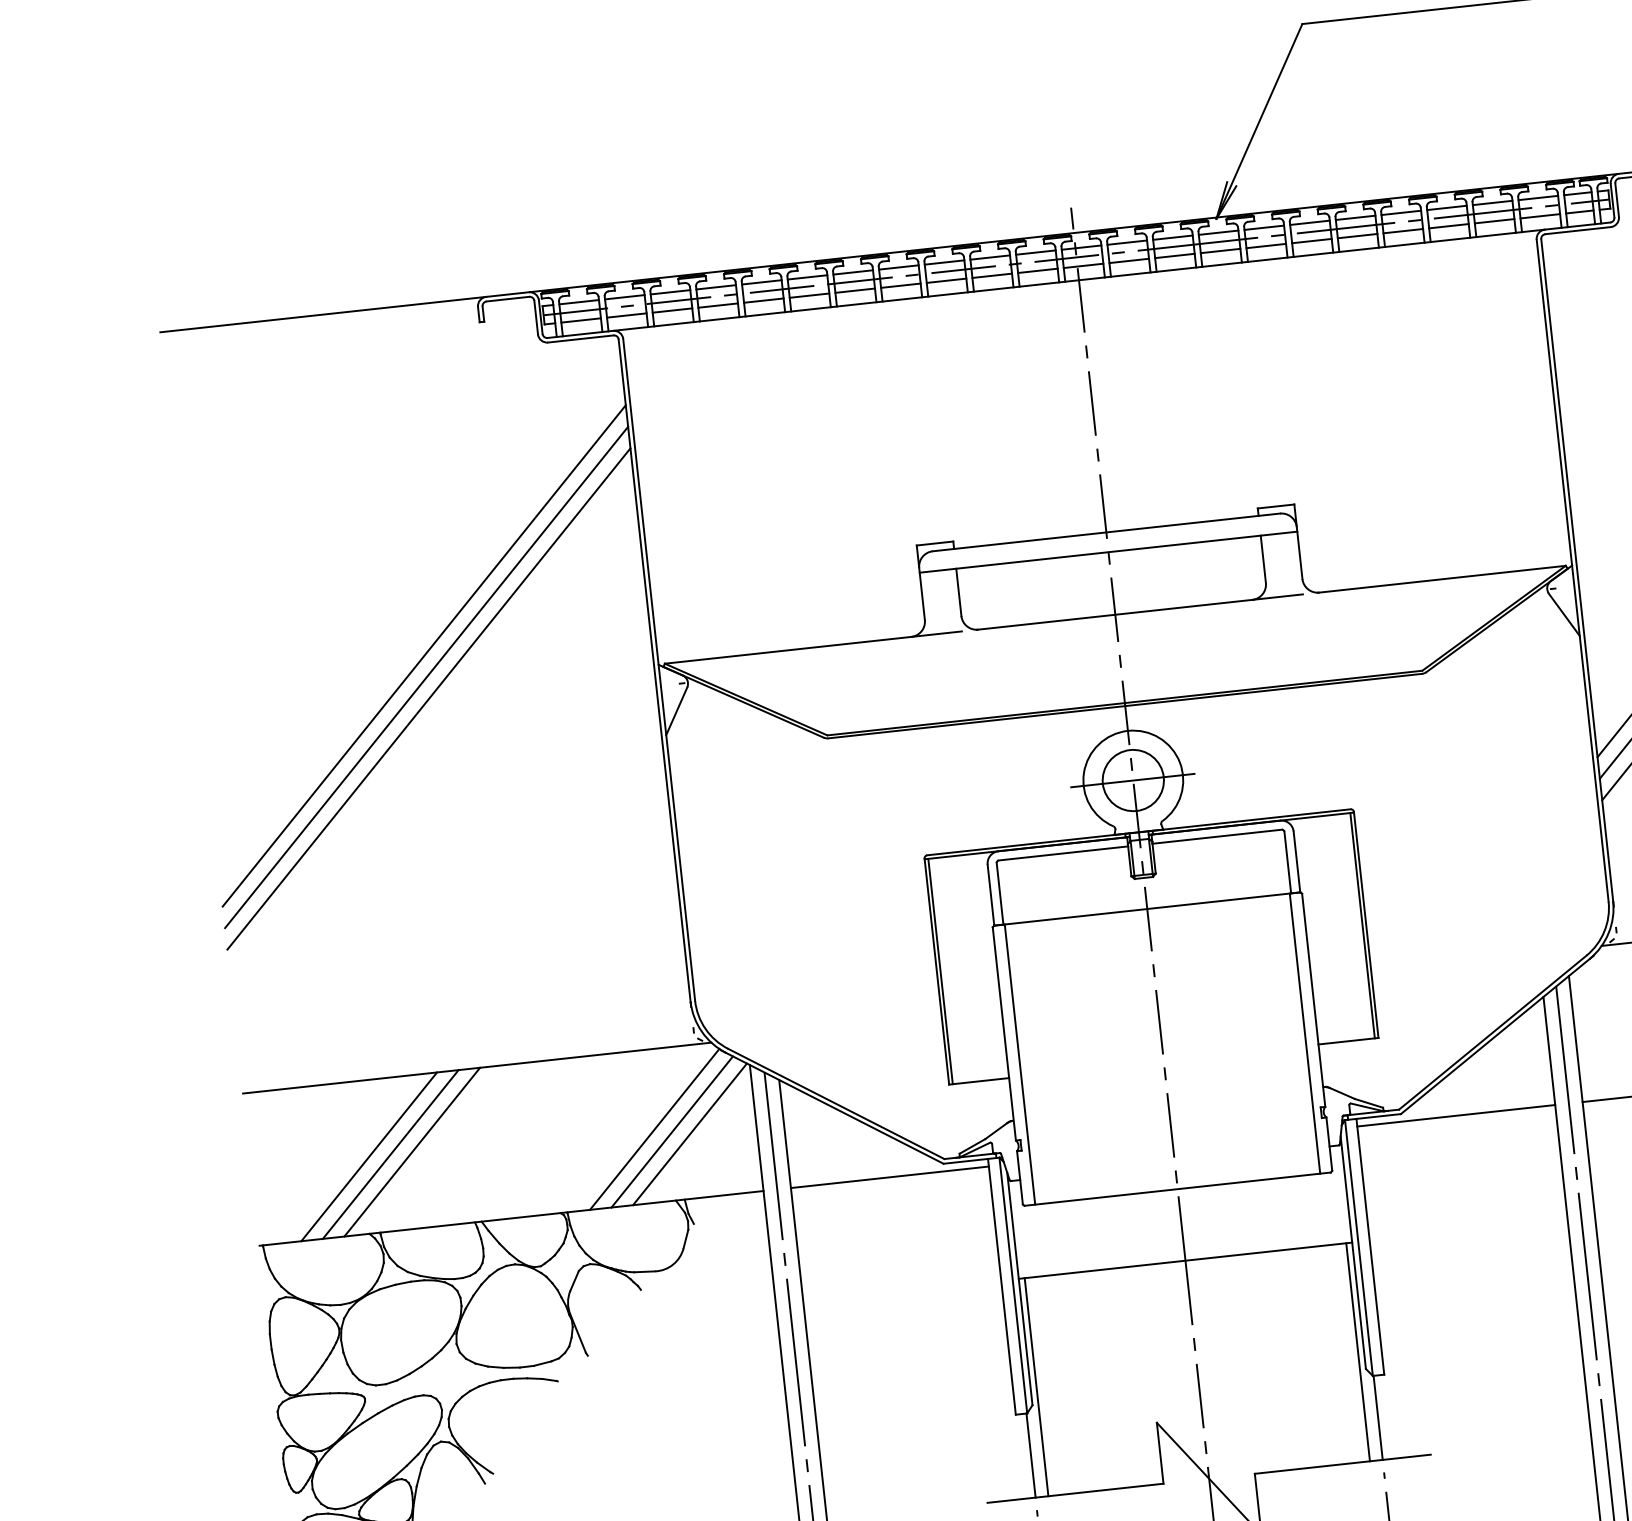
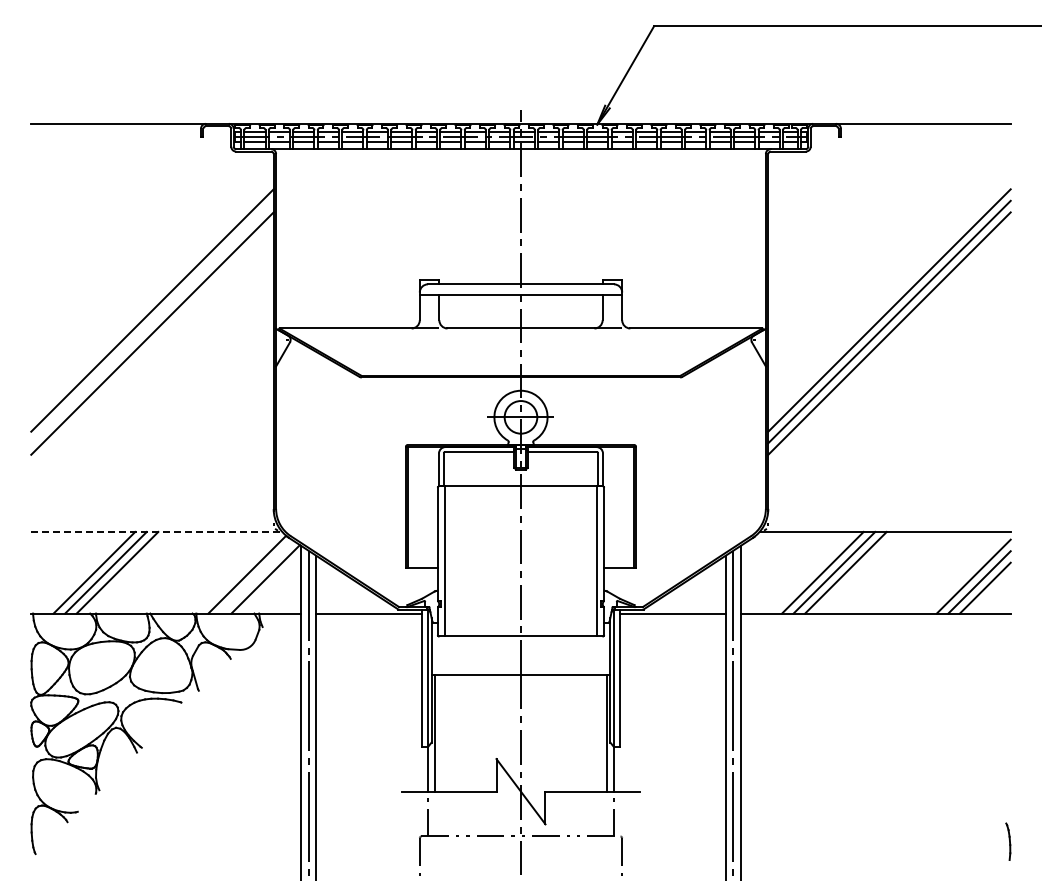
line: (426, 676) -> (152, 321), removed
line: (476, 1067) -> (156, 531), solid -> dashed
line: (670, 1131) -> (255, 576), removed

